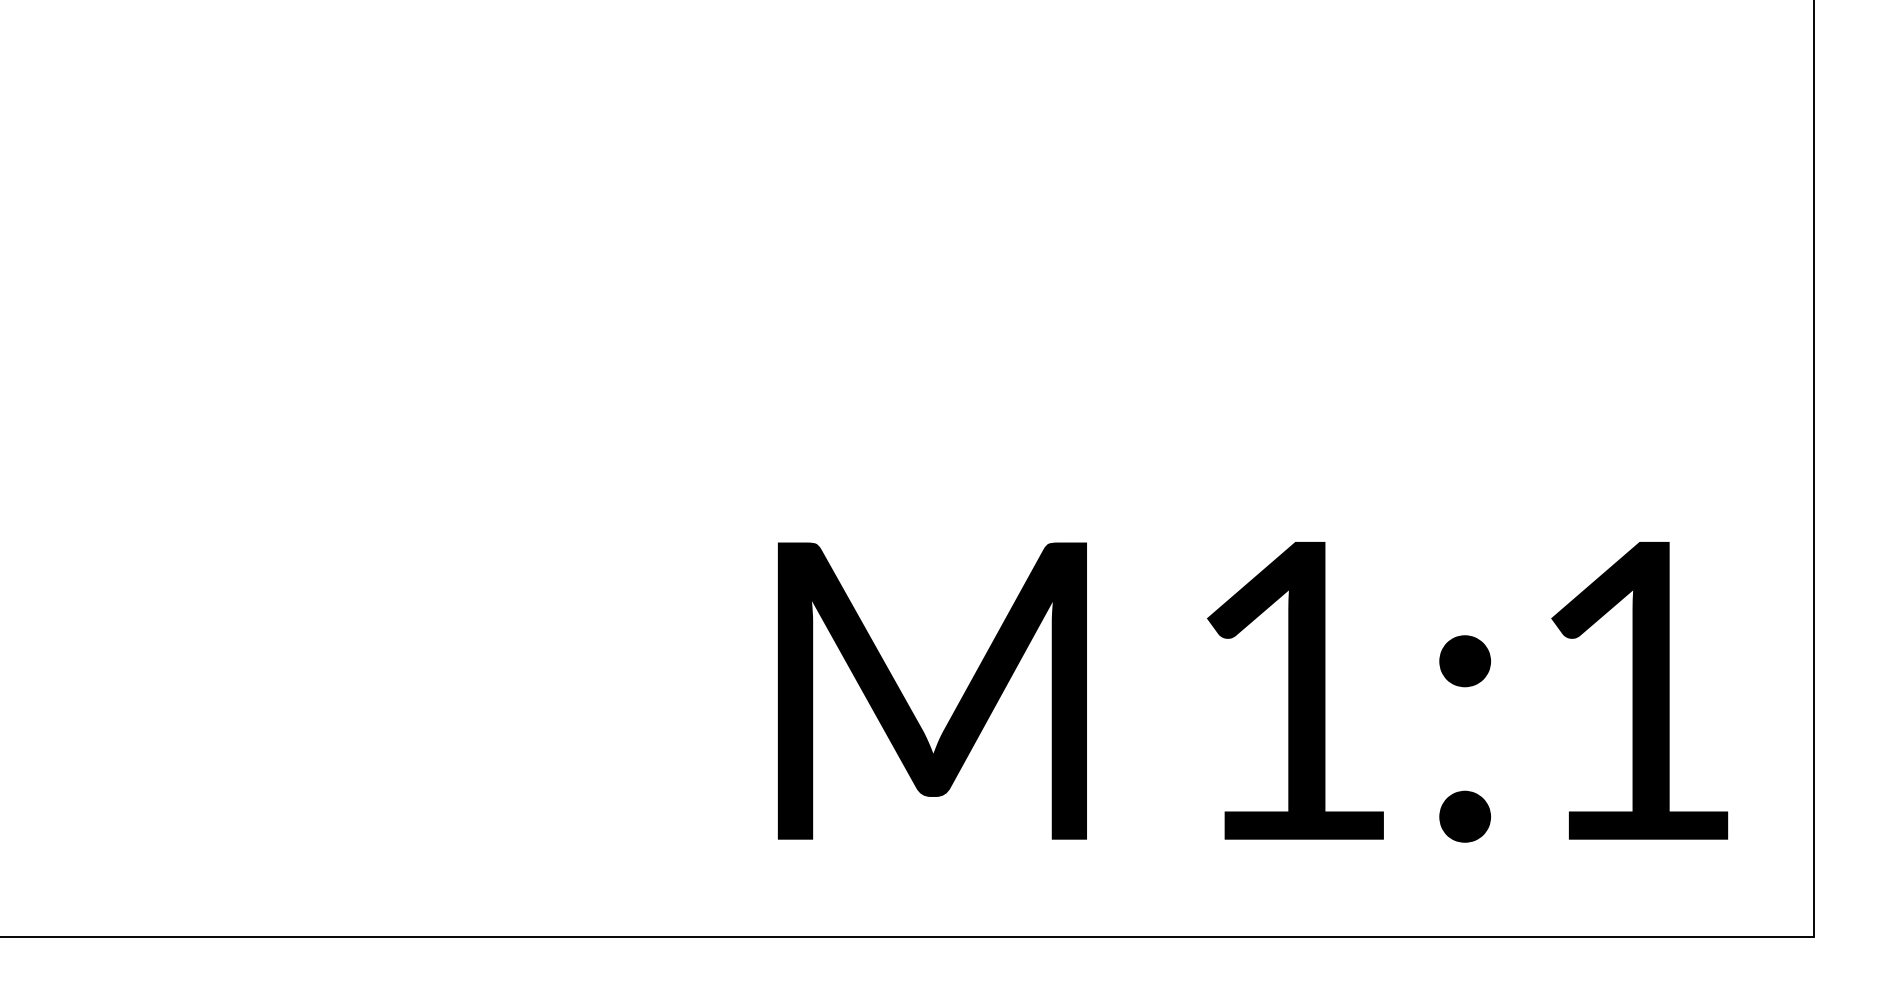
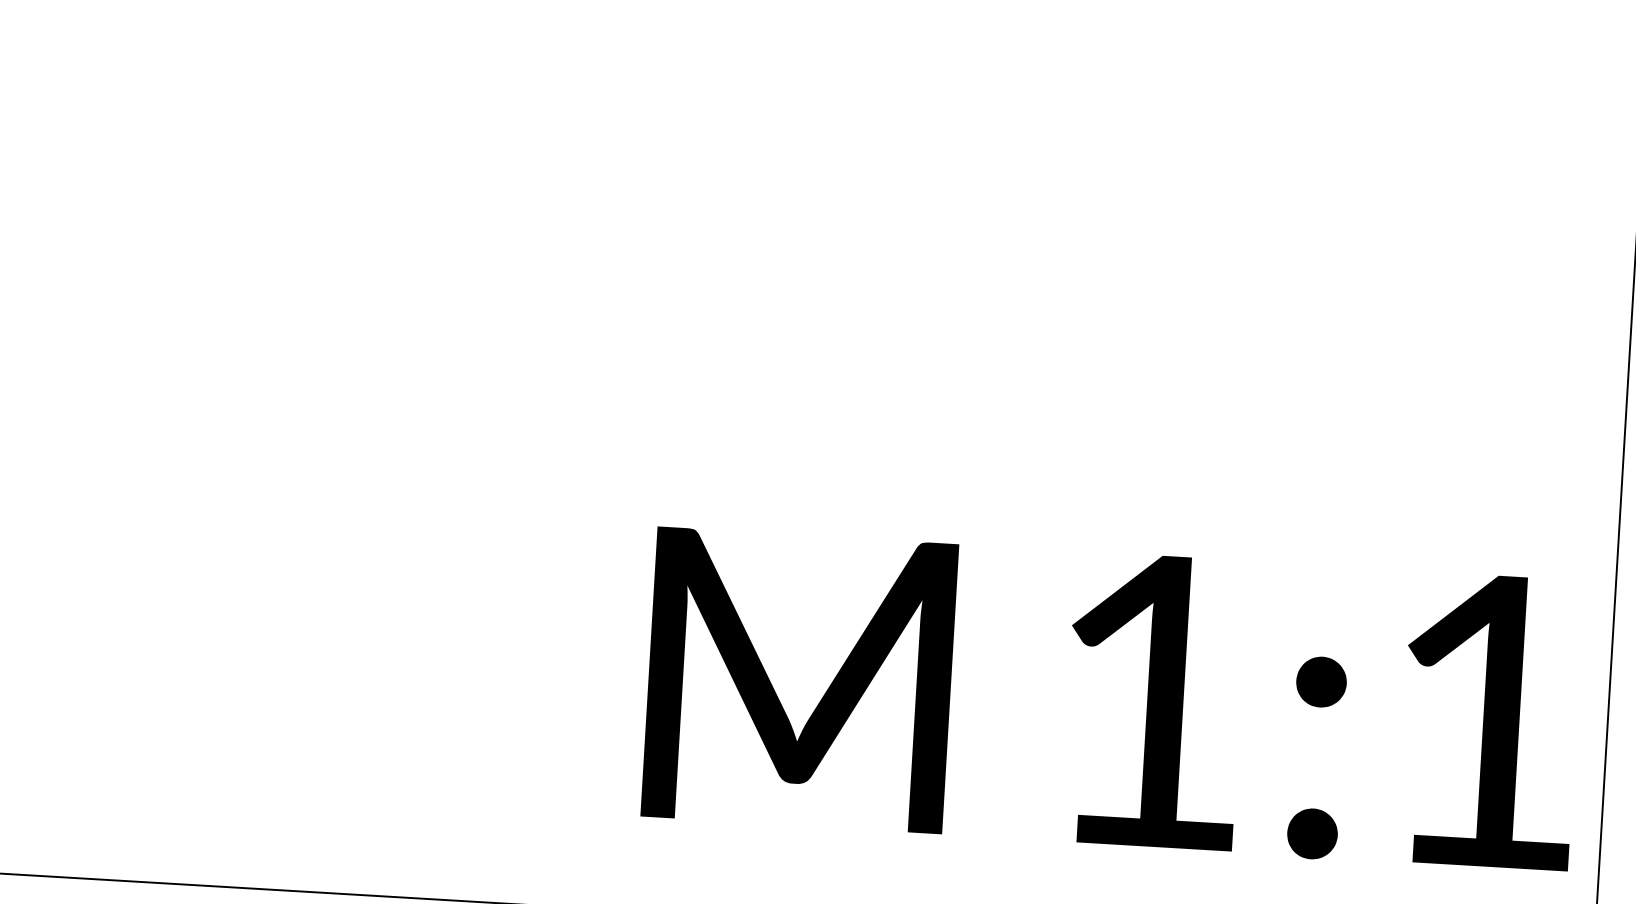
text: (1253, 692) -> (1113, 700), moved

